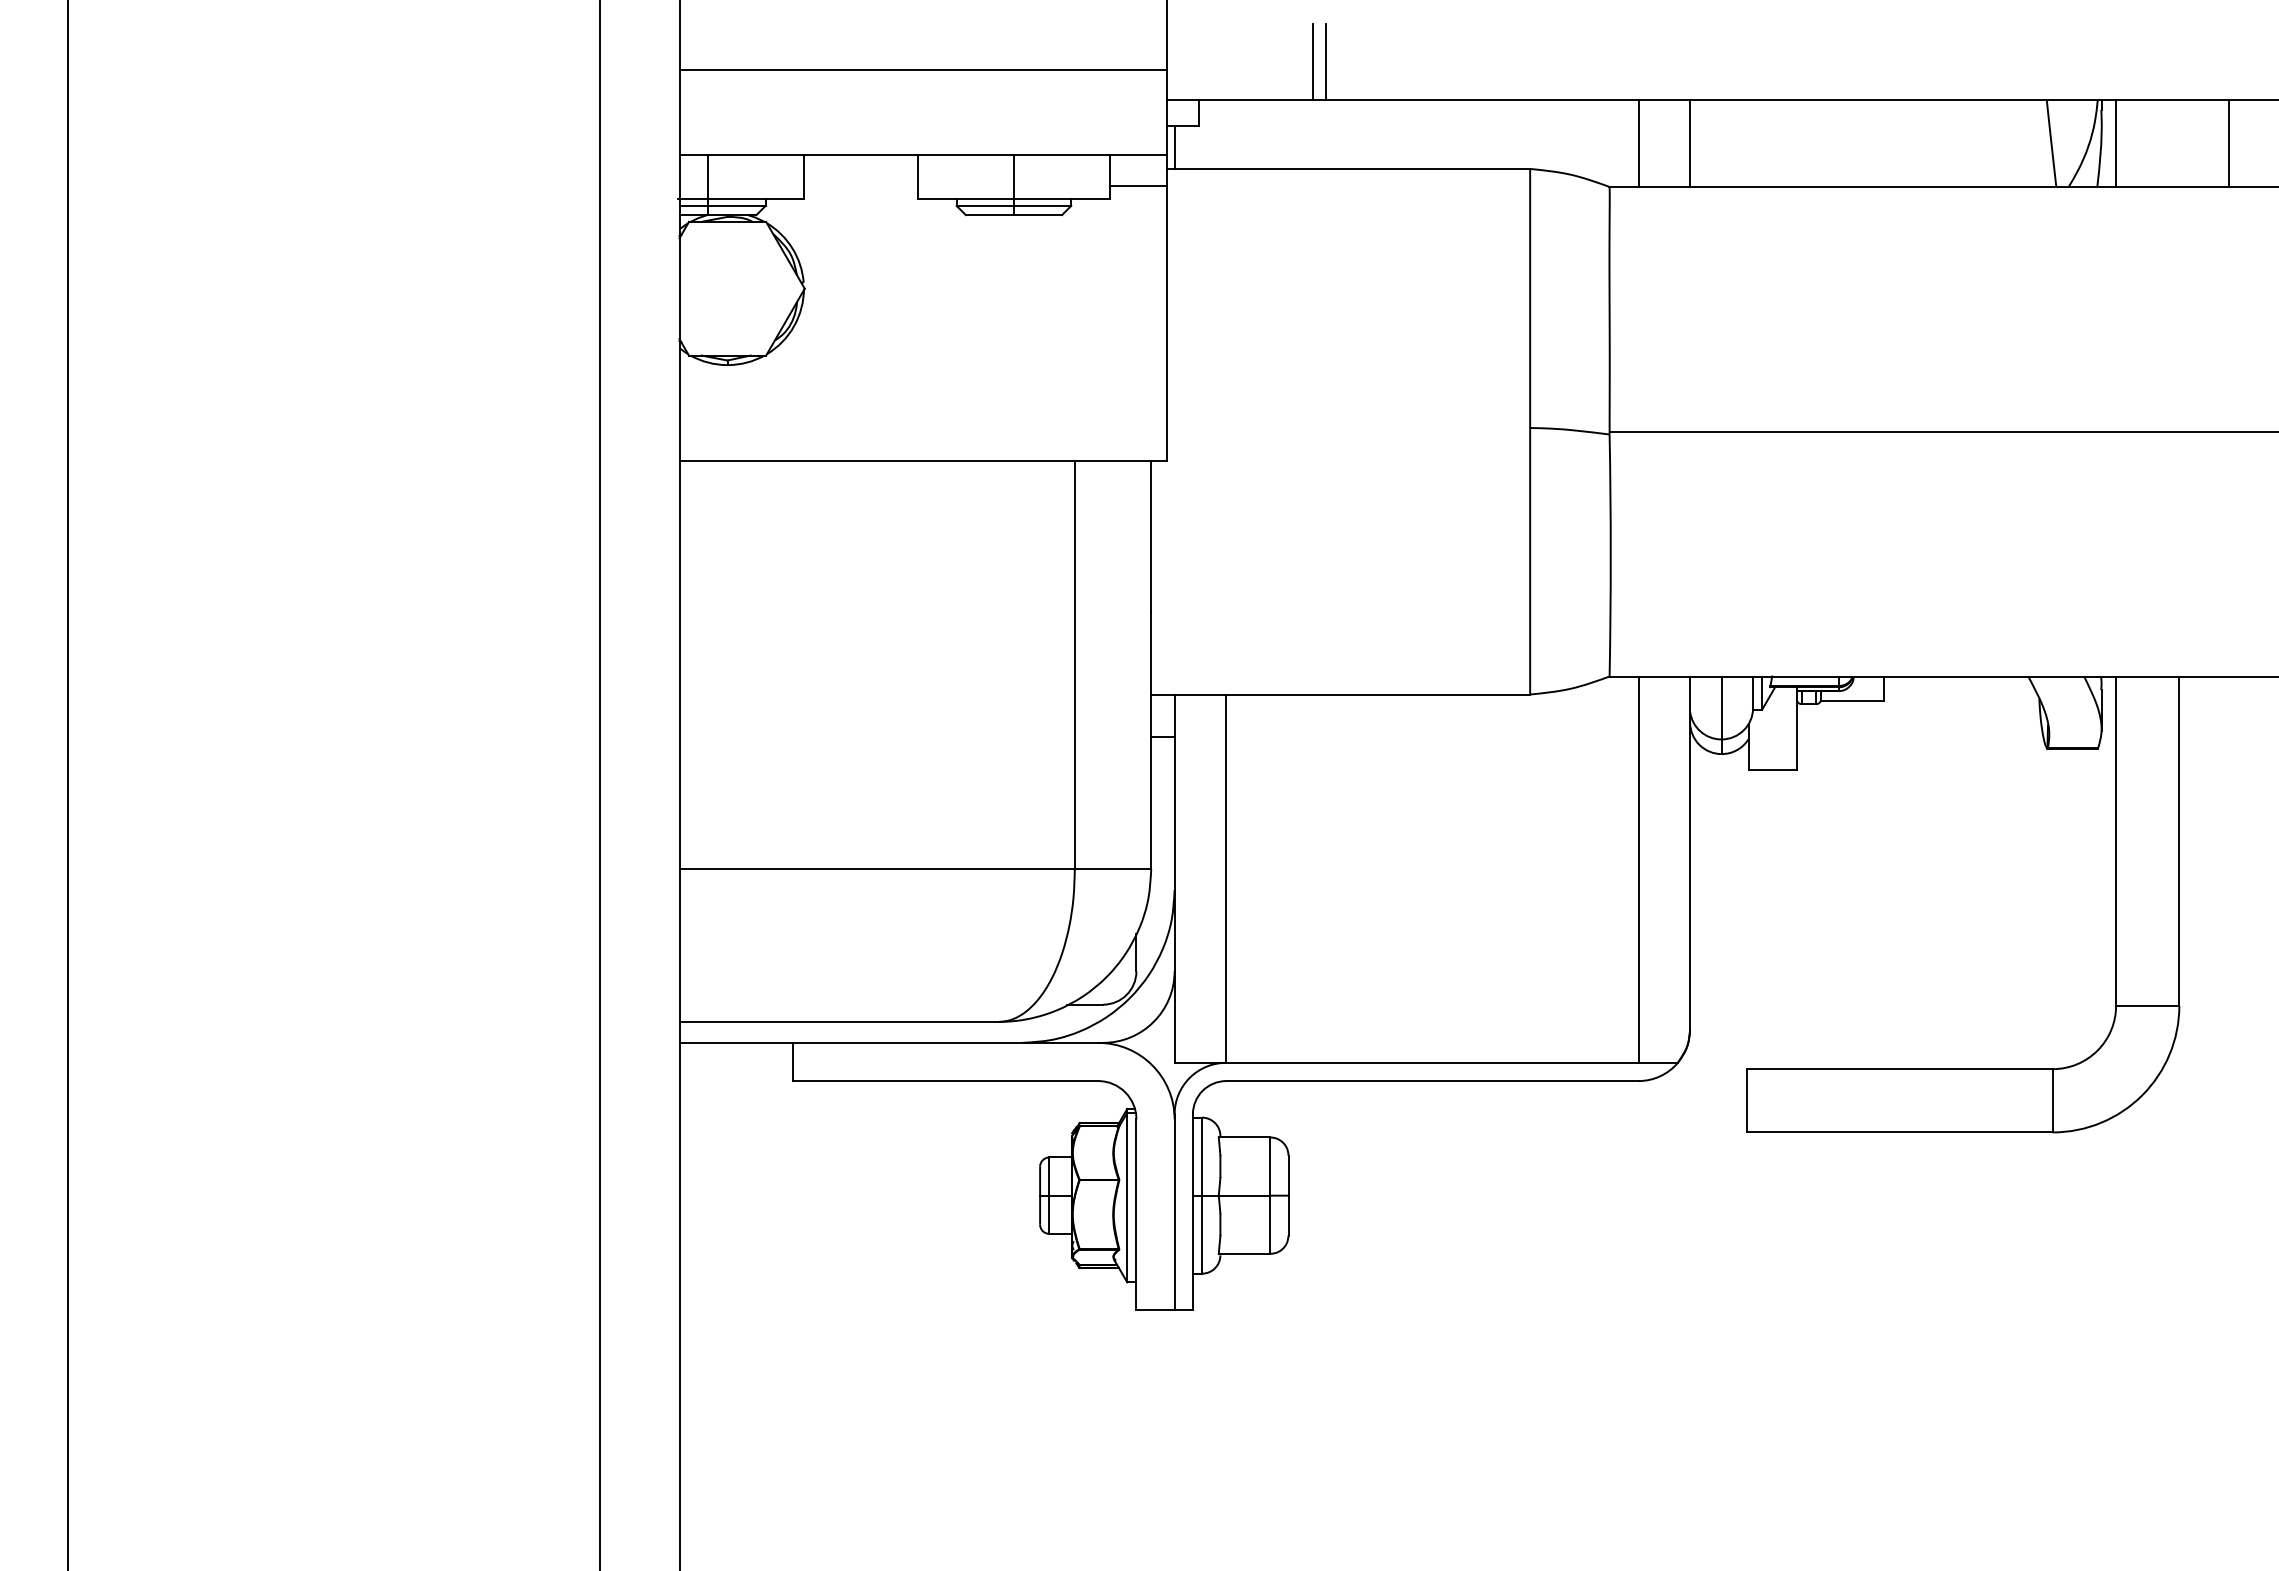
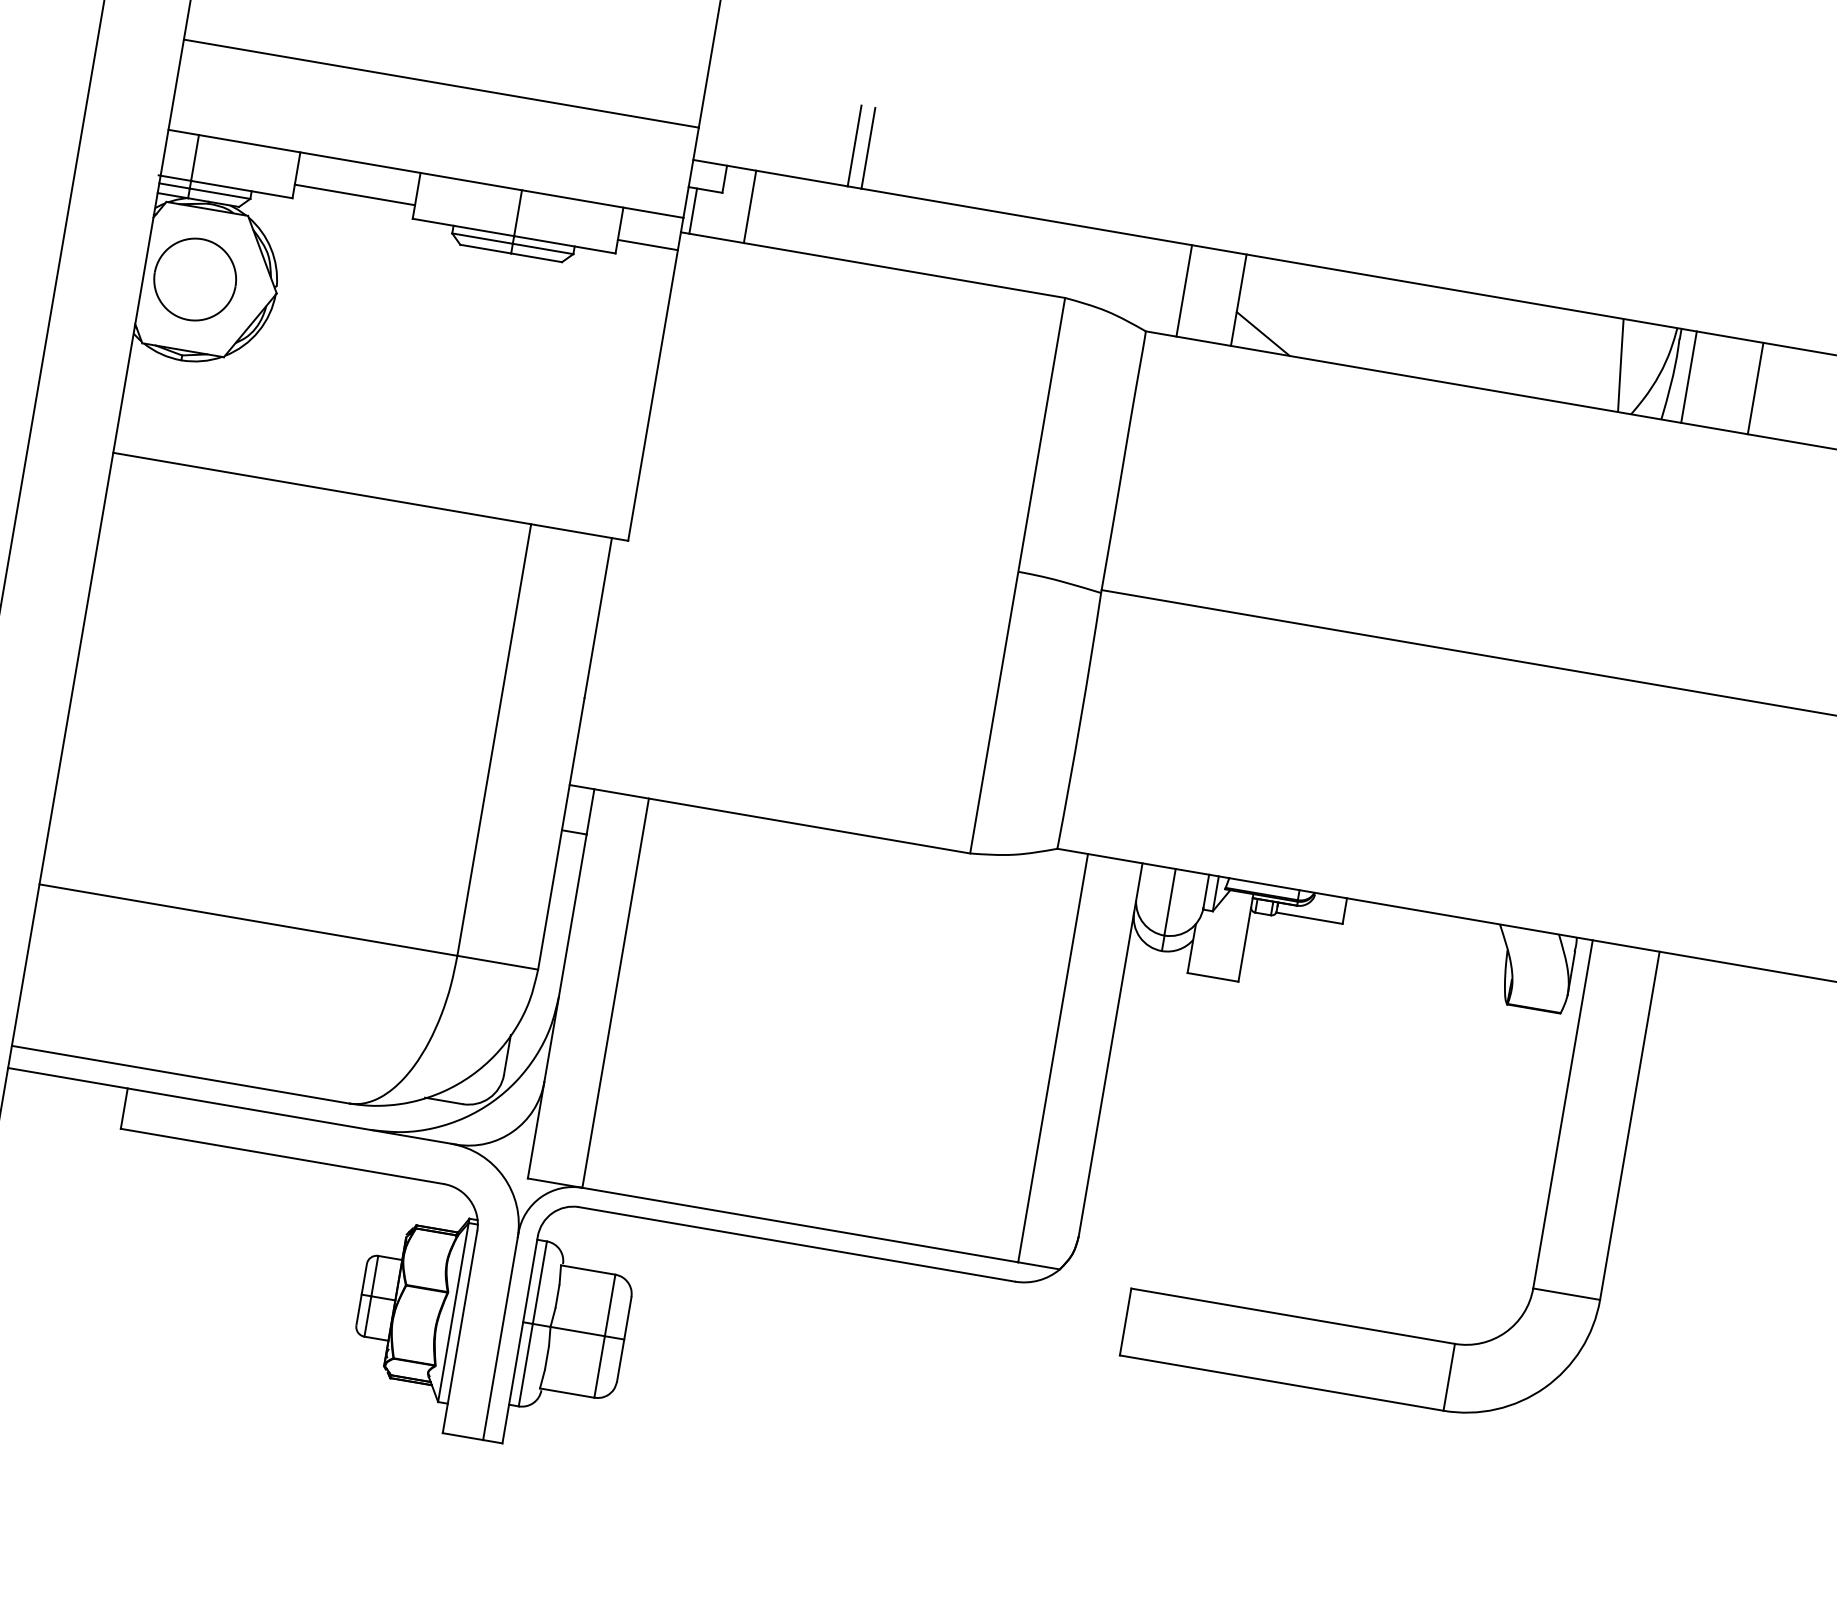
line: (1226, 134) -> (750, 206), added
line: (2229, 143) -> (1756, 388), moved
line: (1717, 170) -> (1262, 333), added
line: (861, 185) -> (355, 194), added
part: (727, 288) -> (195, 279), added

